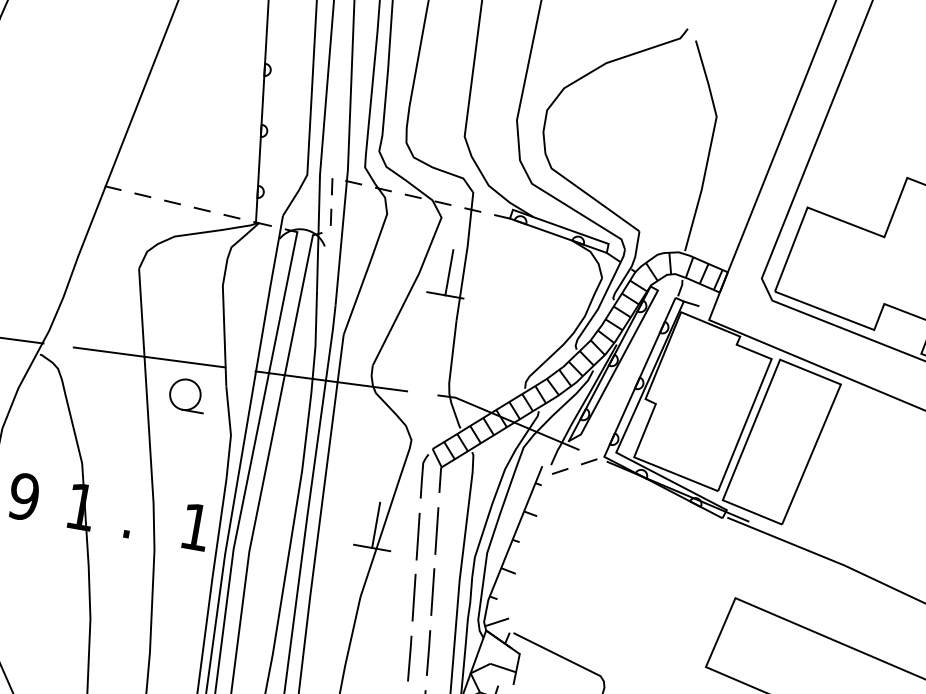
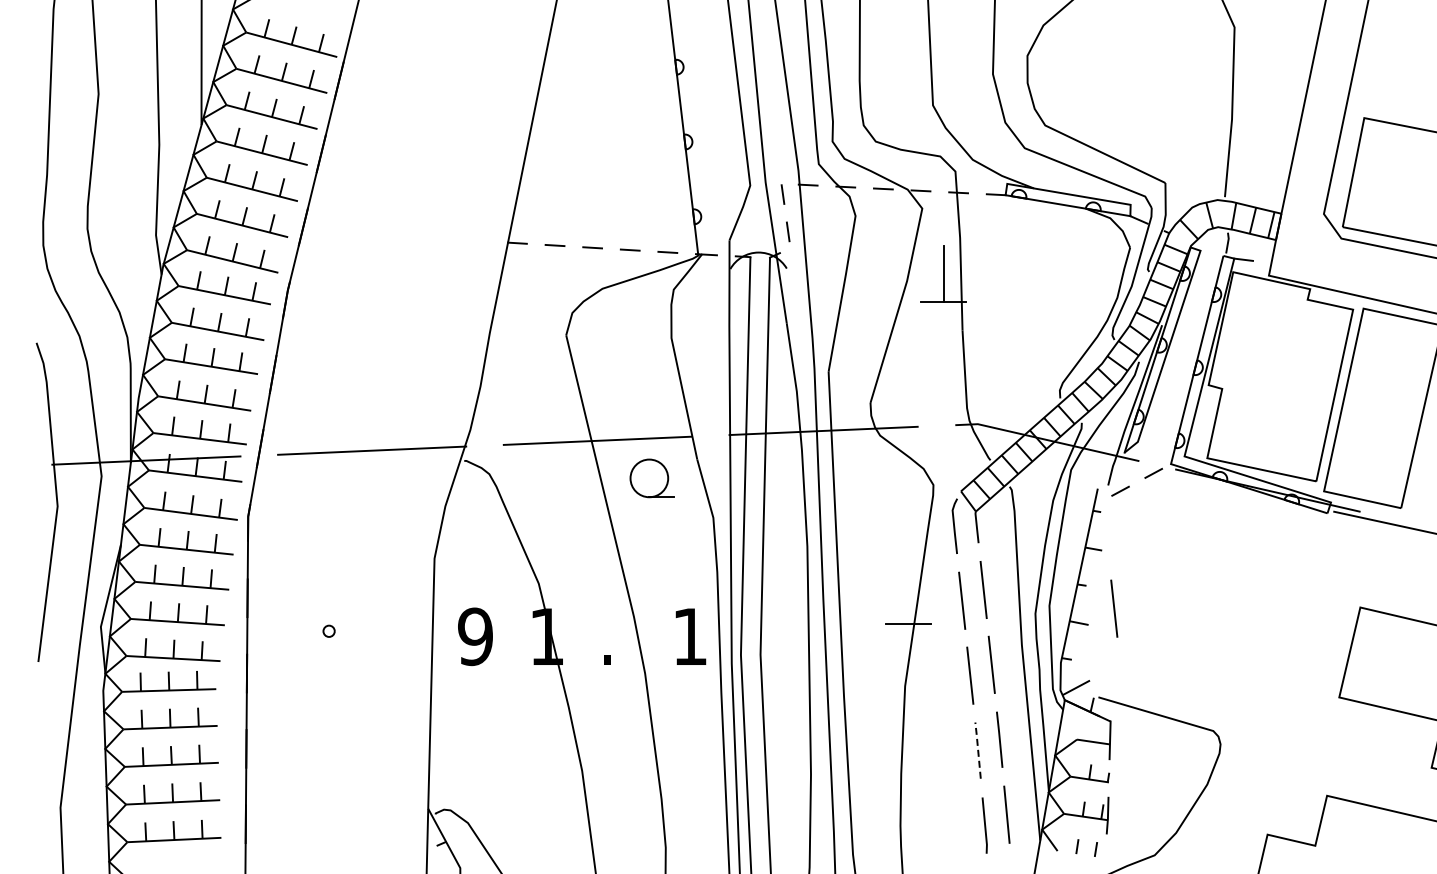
line: (376, 524) -> (908, 595), removed
line: (538, 564) -> (1114, 608), added
line: (410, 657) -> (978, 749), solid -> dashed

